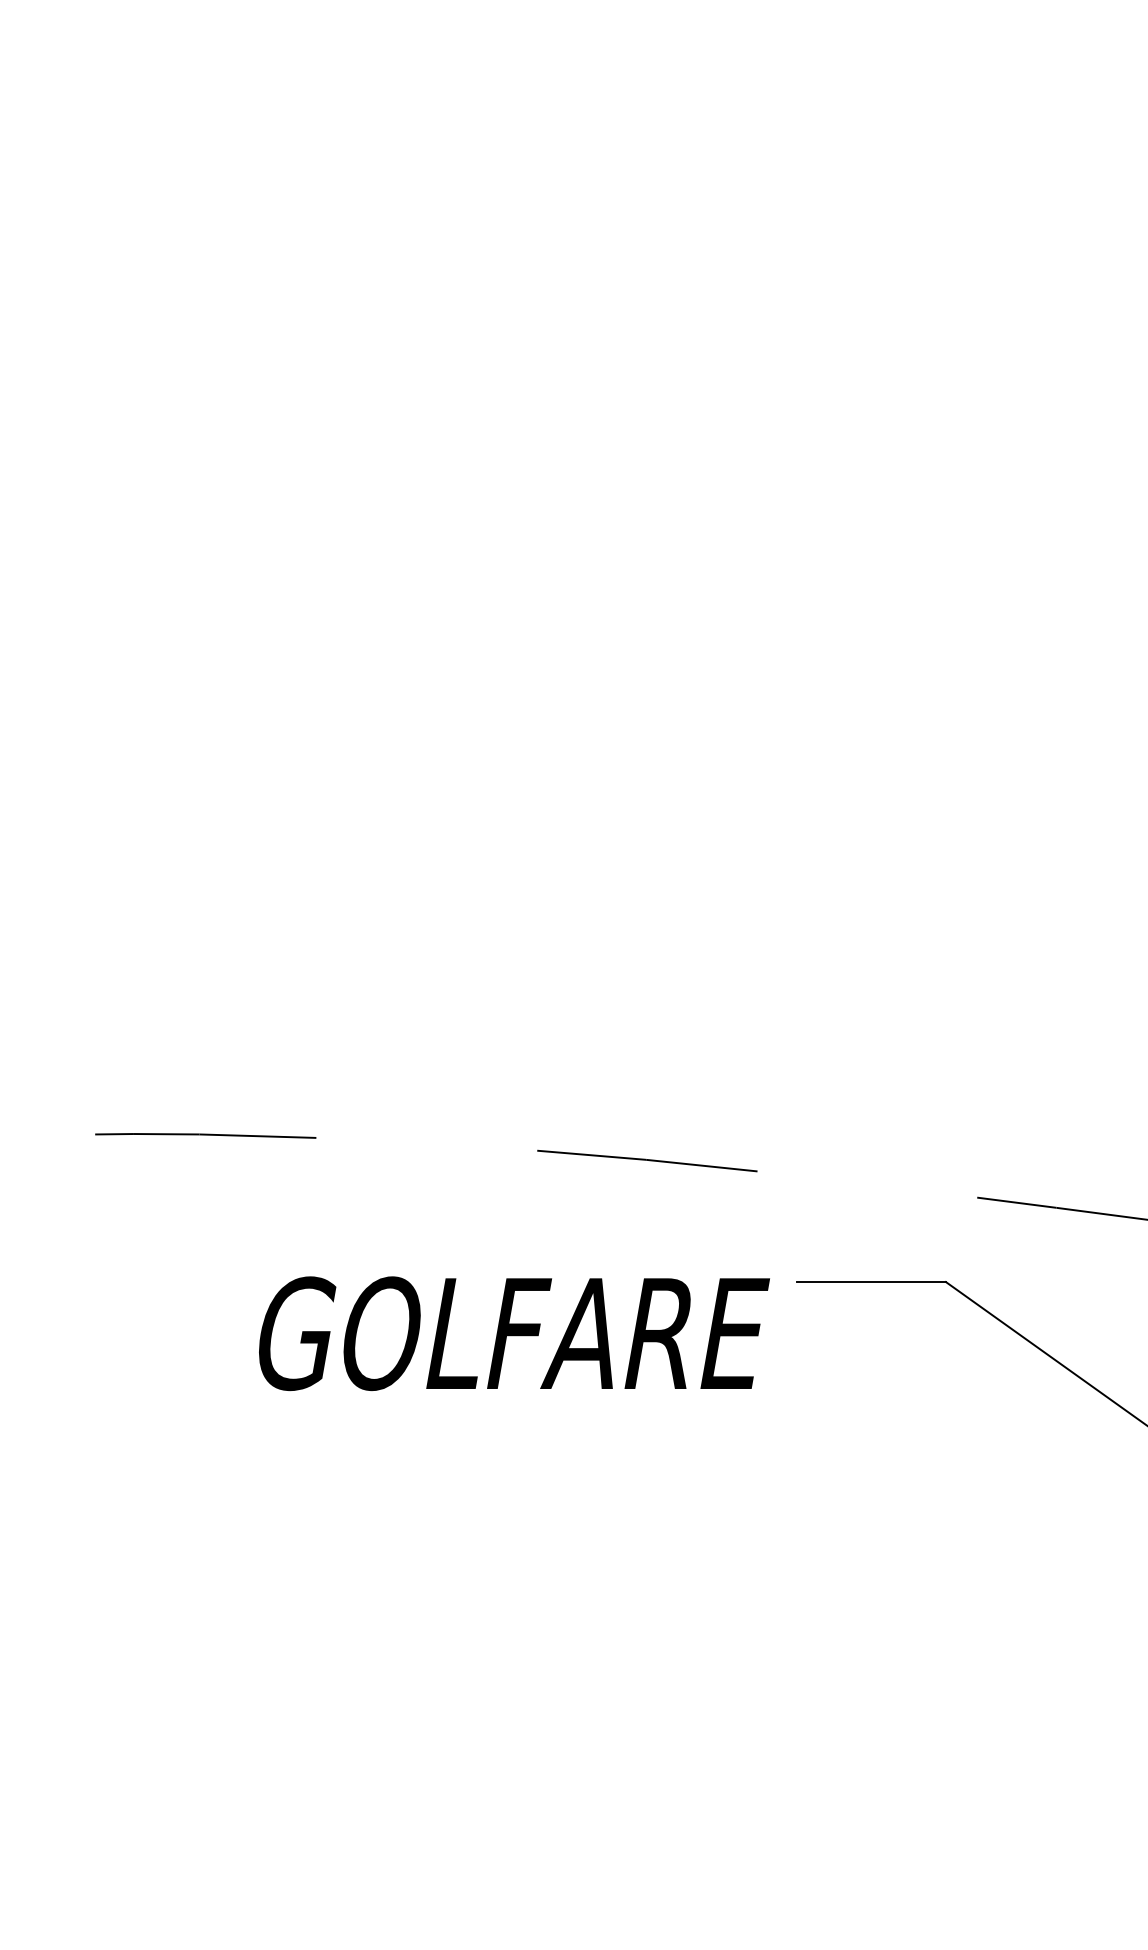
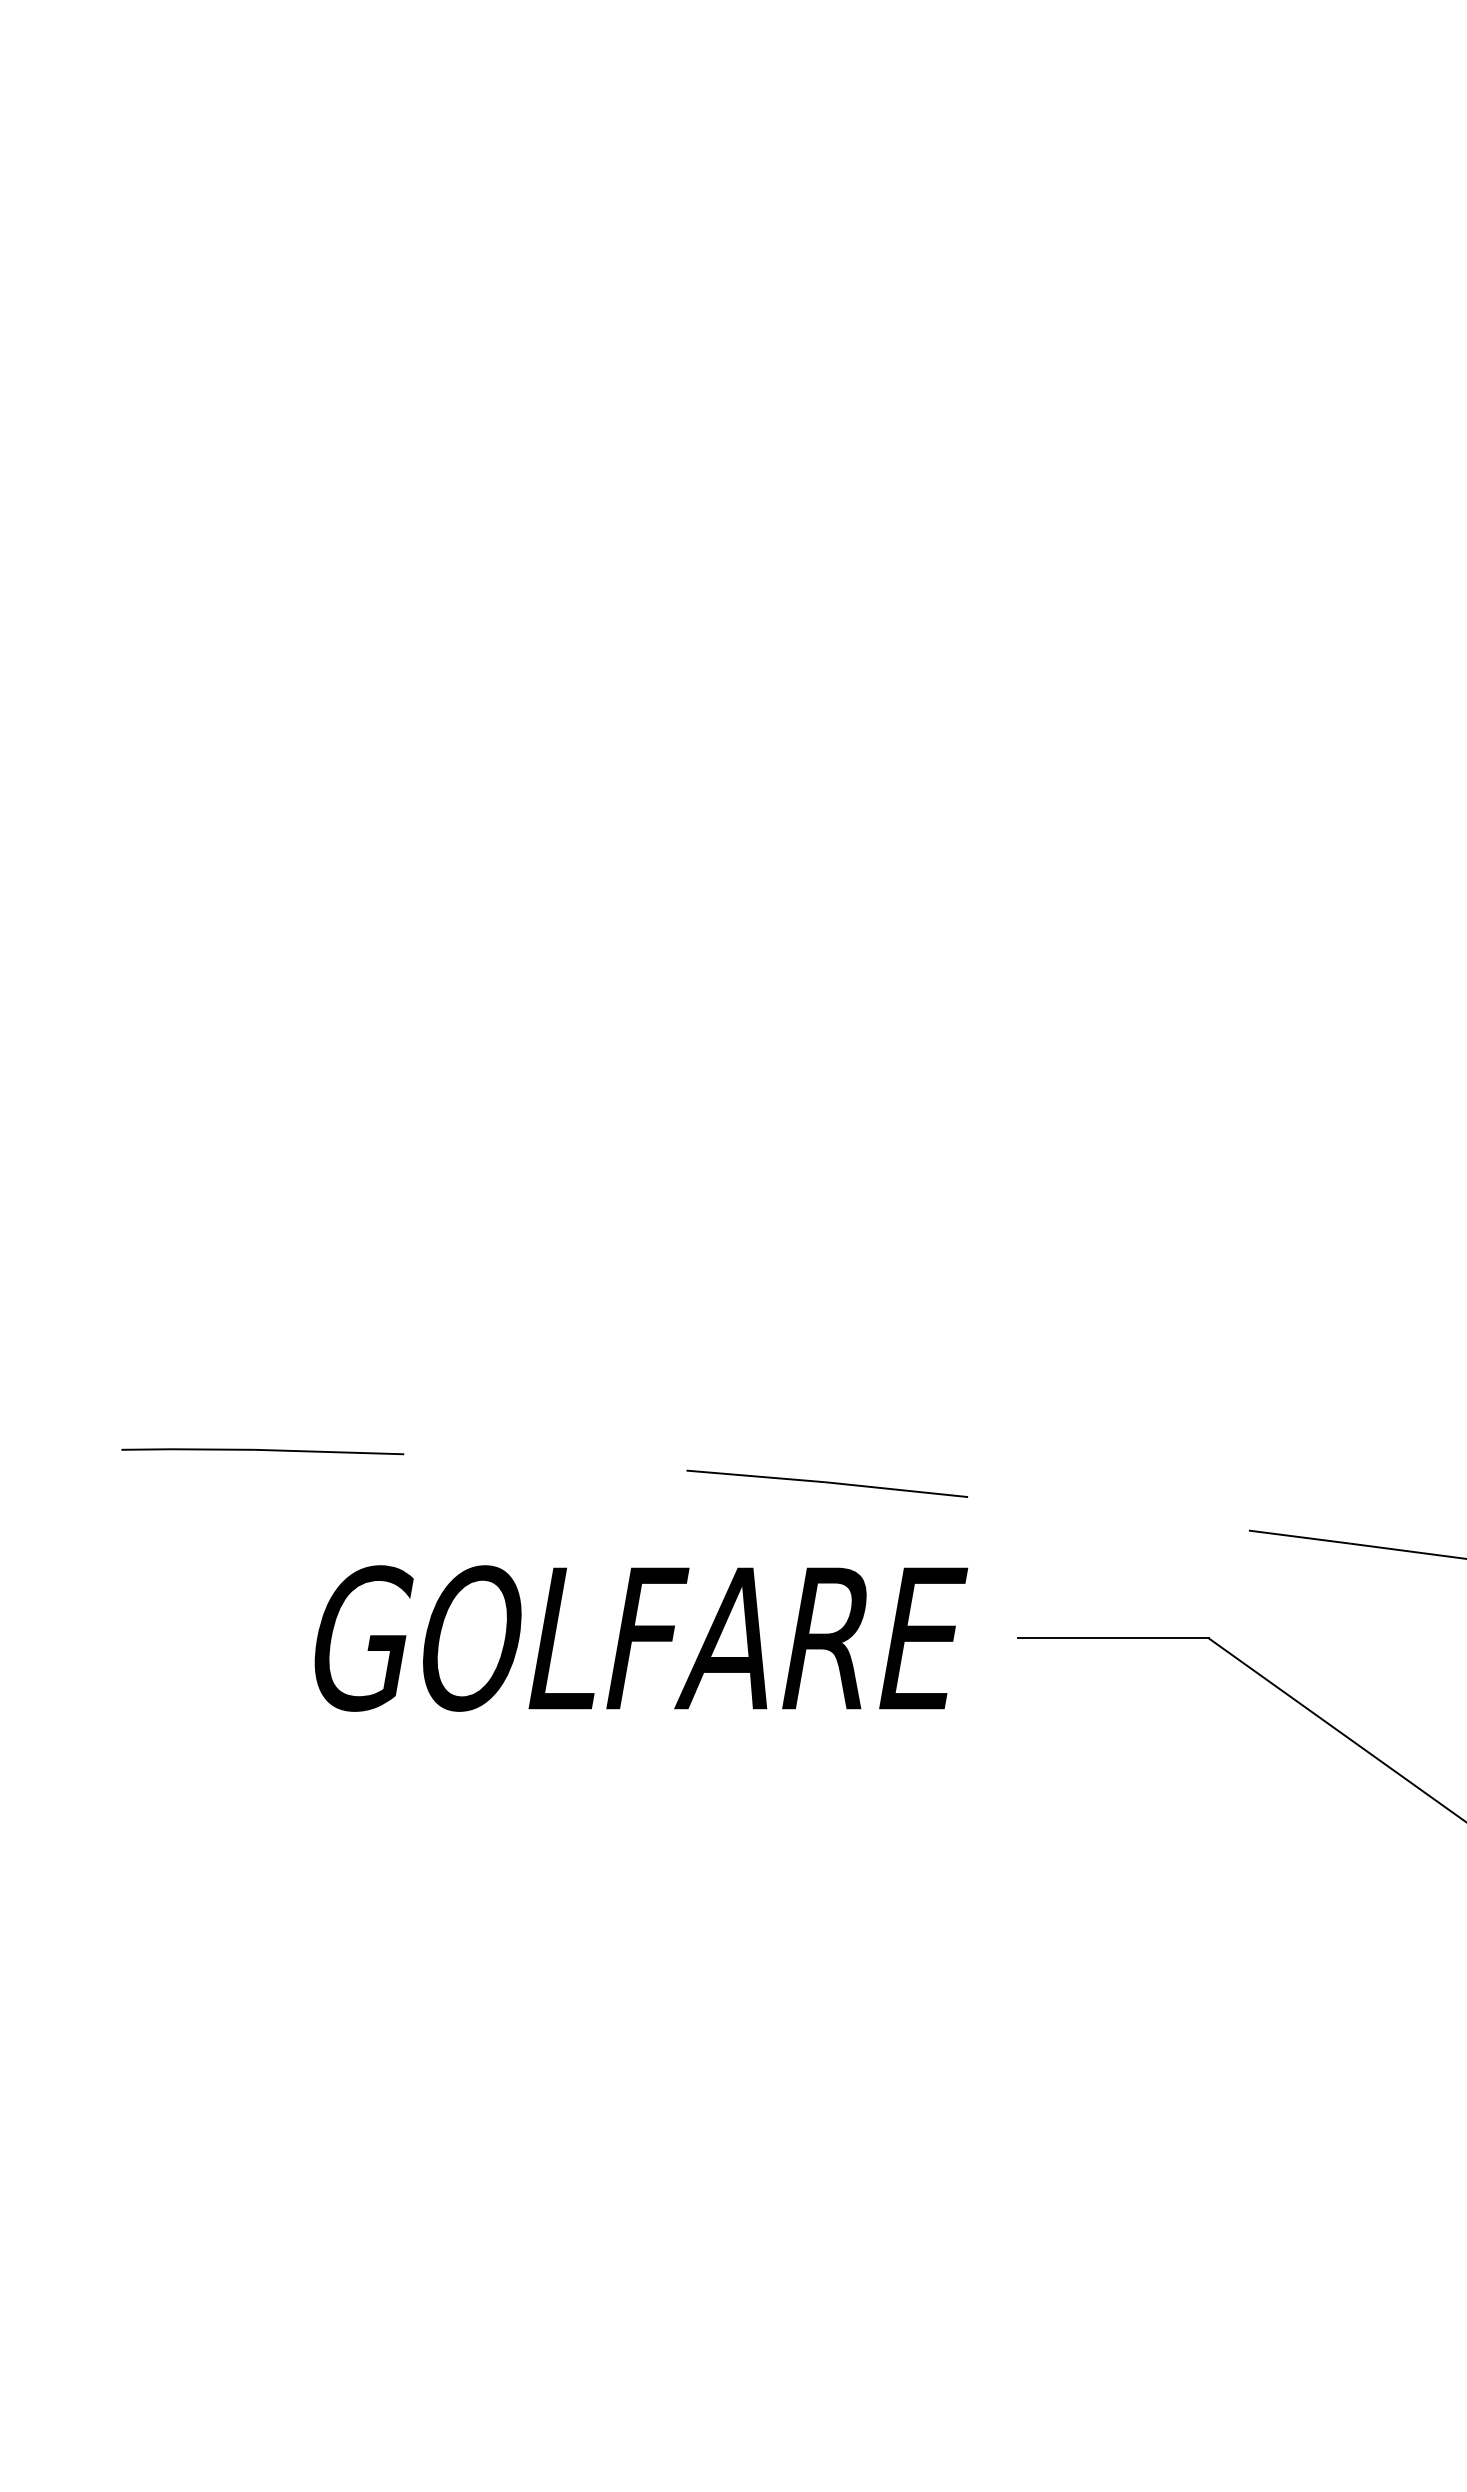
text: (514, 1333) -> (641, 1638), moved

